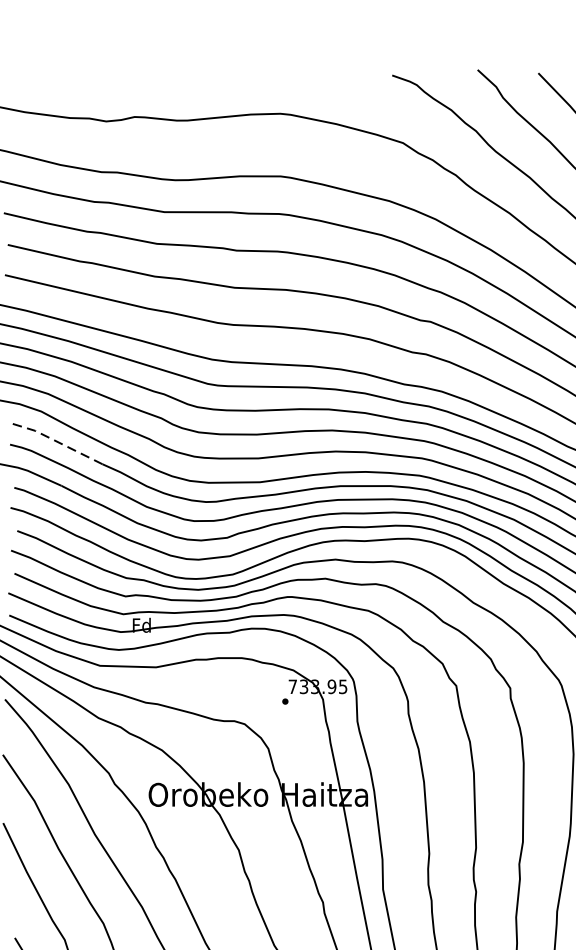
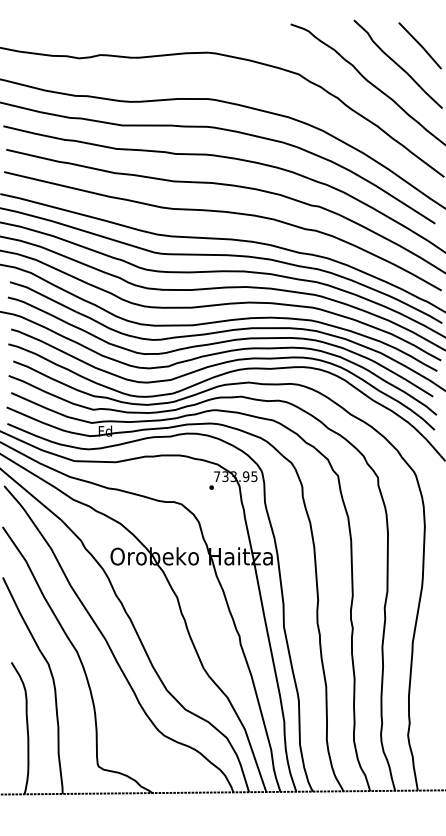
line: (58, 441) -> (43, 295), dashed -> solid

